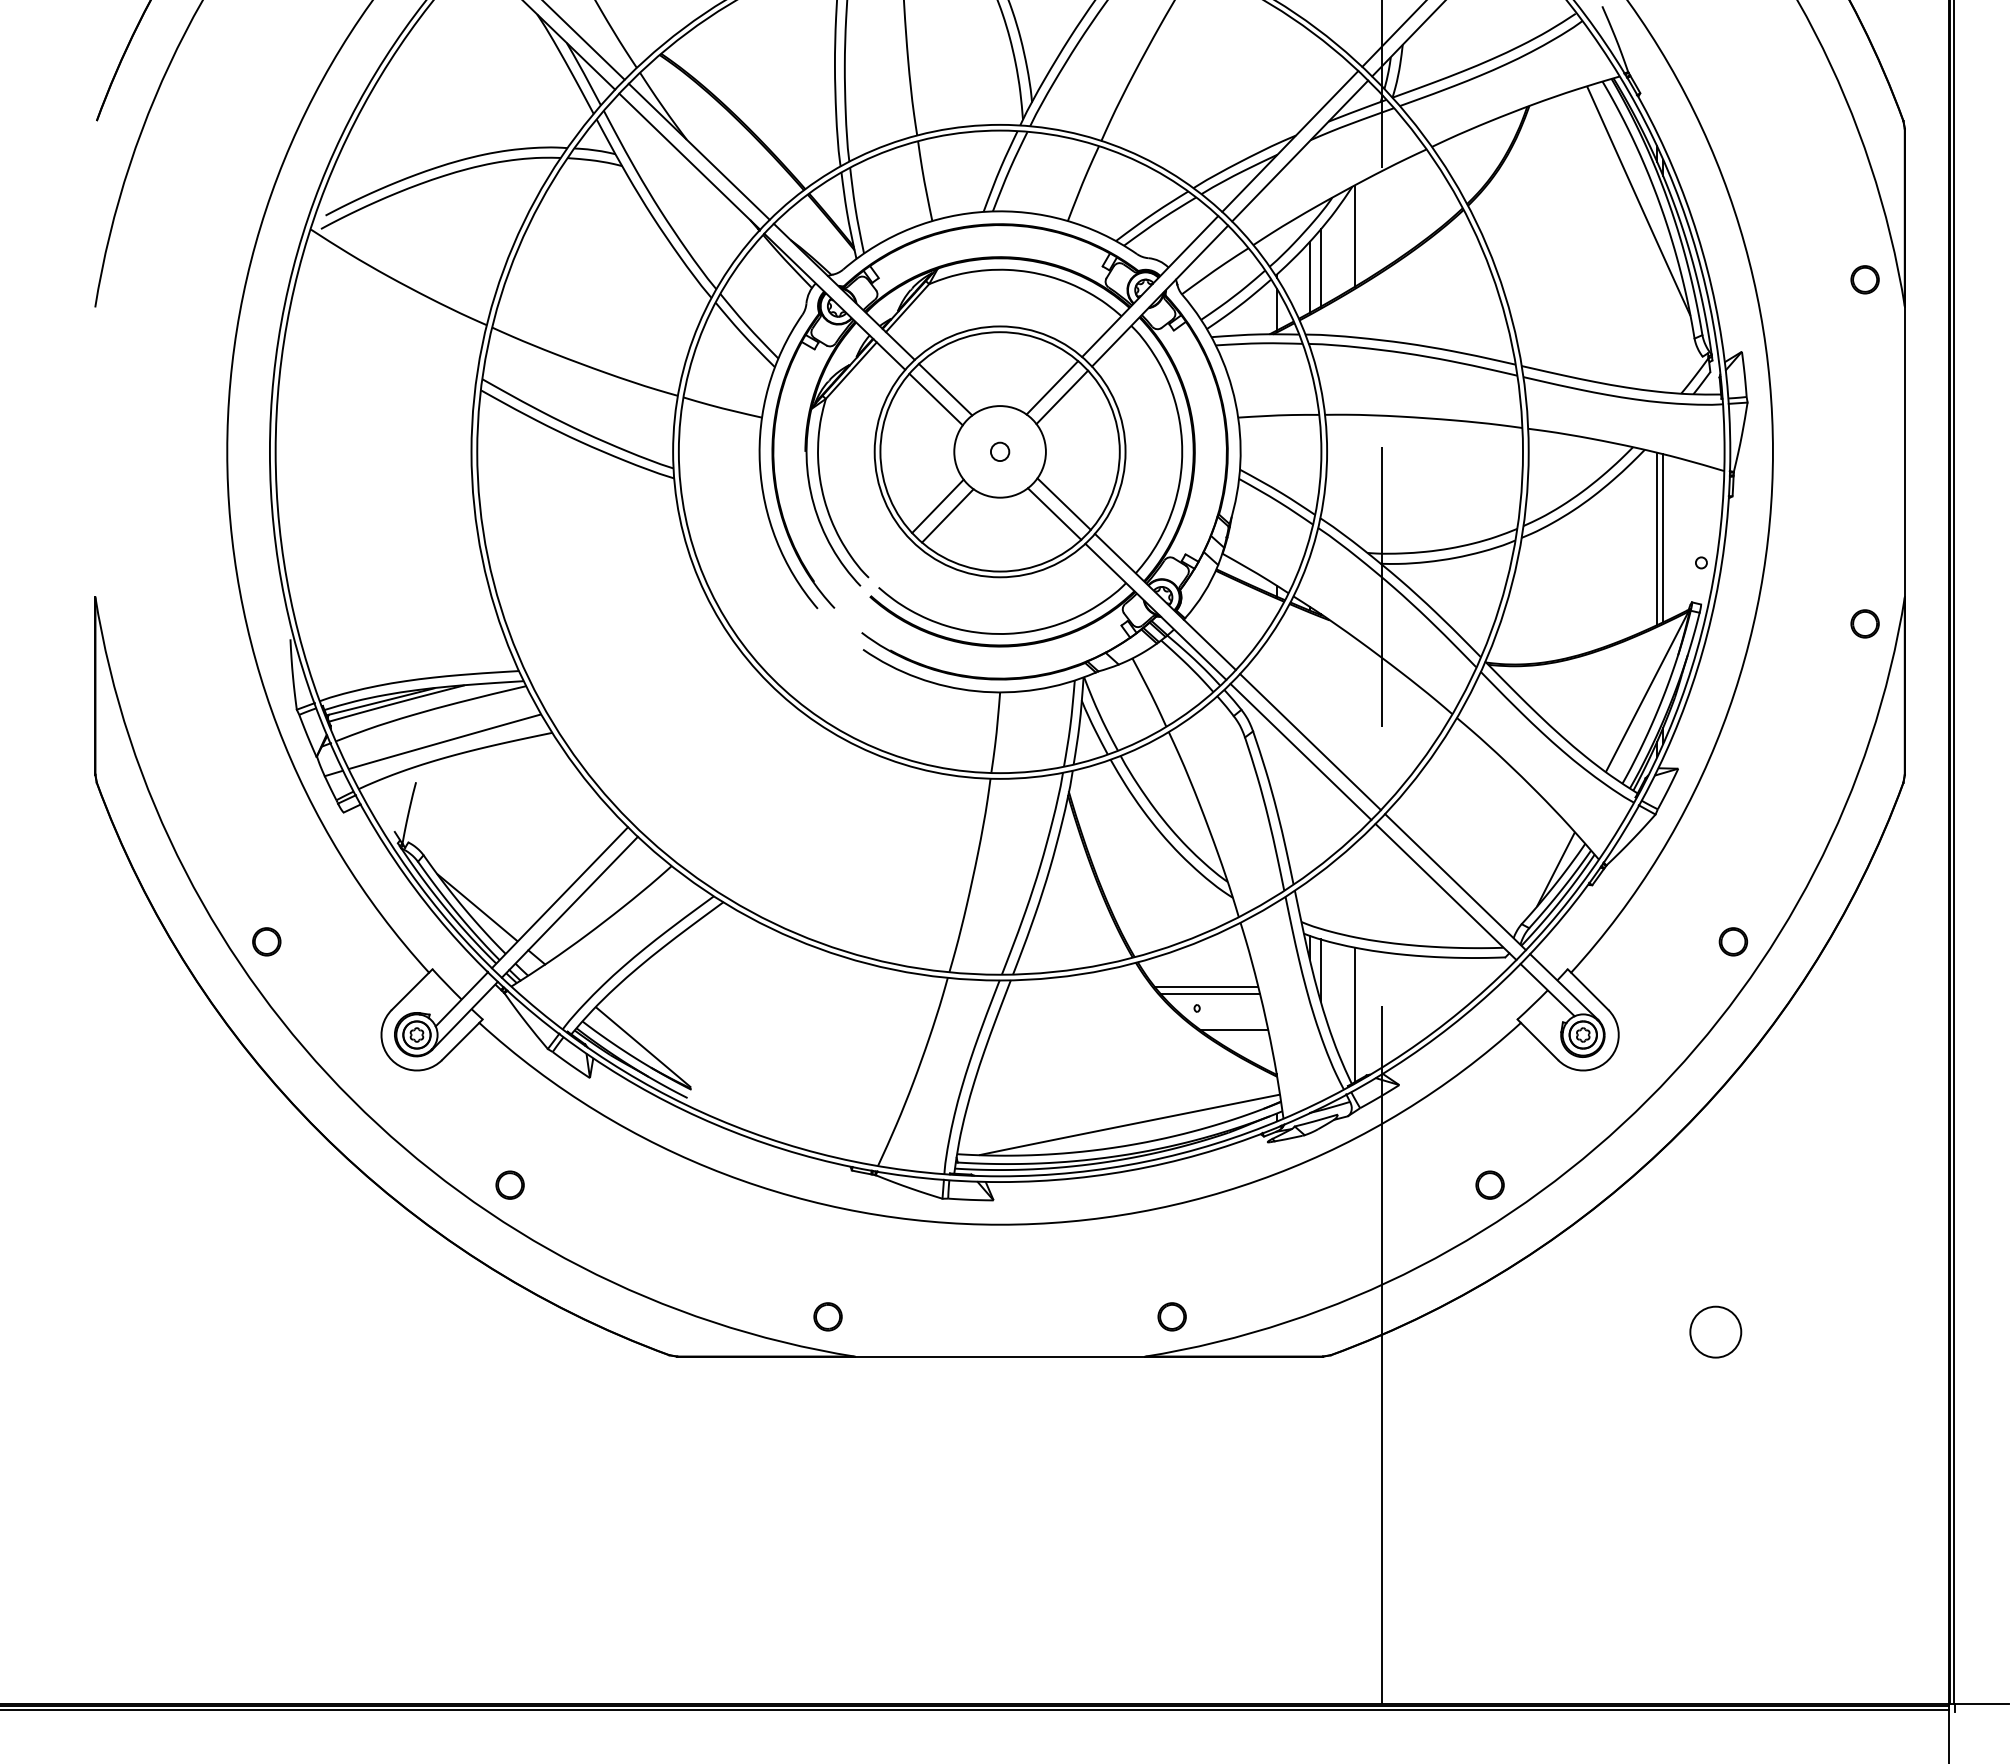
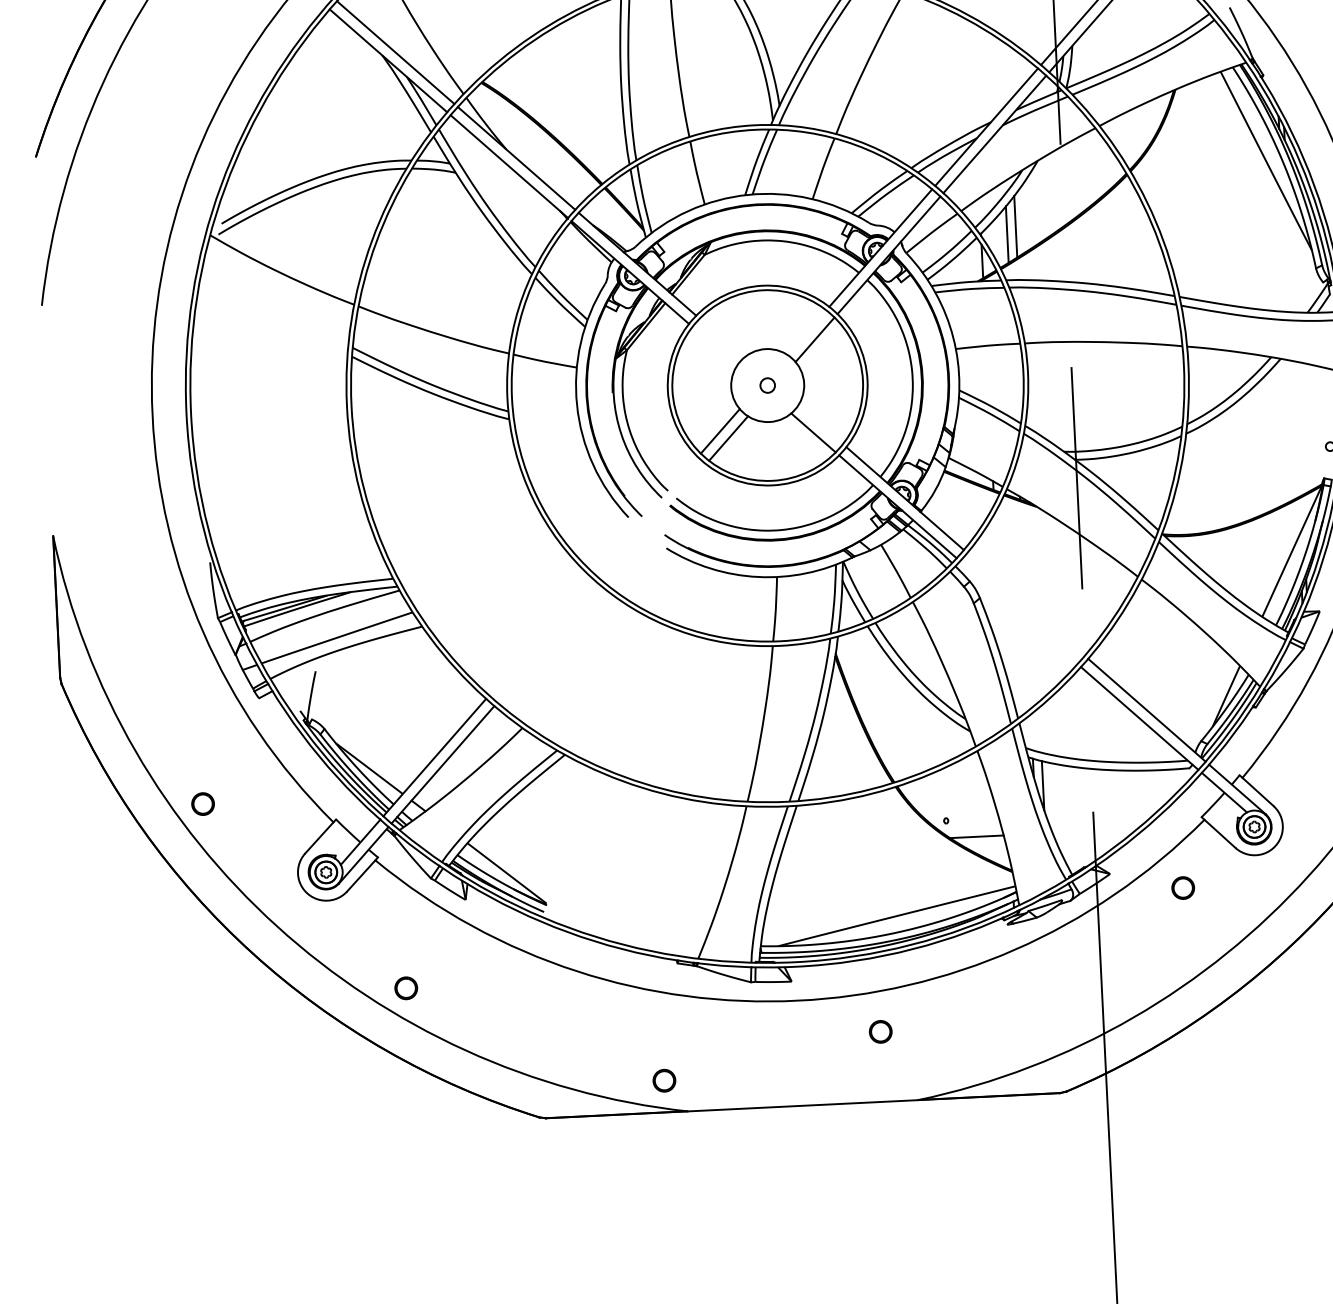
line: (1354, 235) -> (1041, 199), removed
line: (1052, 387) -> (806, 332), removed
line: (945, 389) -> (721, 338), removed
line: (935, 399) -> (714, 346), removed
line: (1063, 503) -> (820, 424), removed
line: (1656, 538) -> (1293, 428), removed
line: (1663, 538) -> (1299, 428), removed
line: (1310, 742) -> (1026, 604), removed
line: (1300, 751) -> (1018, 612), removed
line: (1206, 986) -> (952, 803), removed
line: (1210, 994) -> (956, 809), removed
line: (1354, 1014) -> (1071, 819), removed
part: (1489, 1184) -> (1182, 887), moved
part: (1171, 1316) -> (880, 1031), moved

